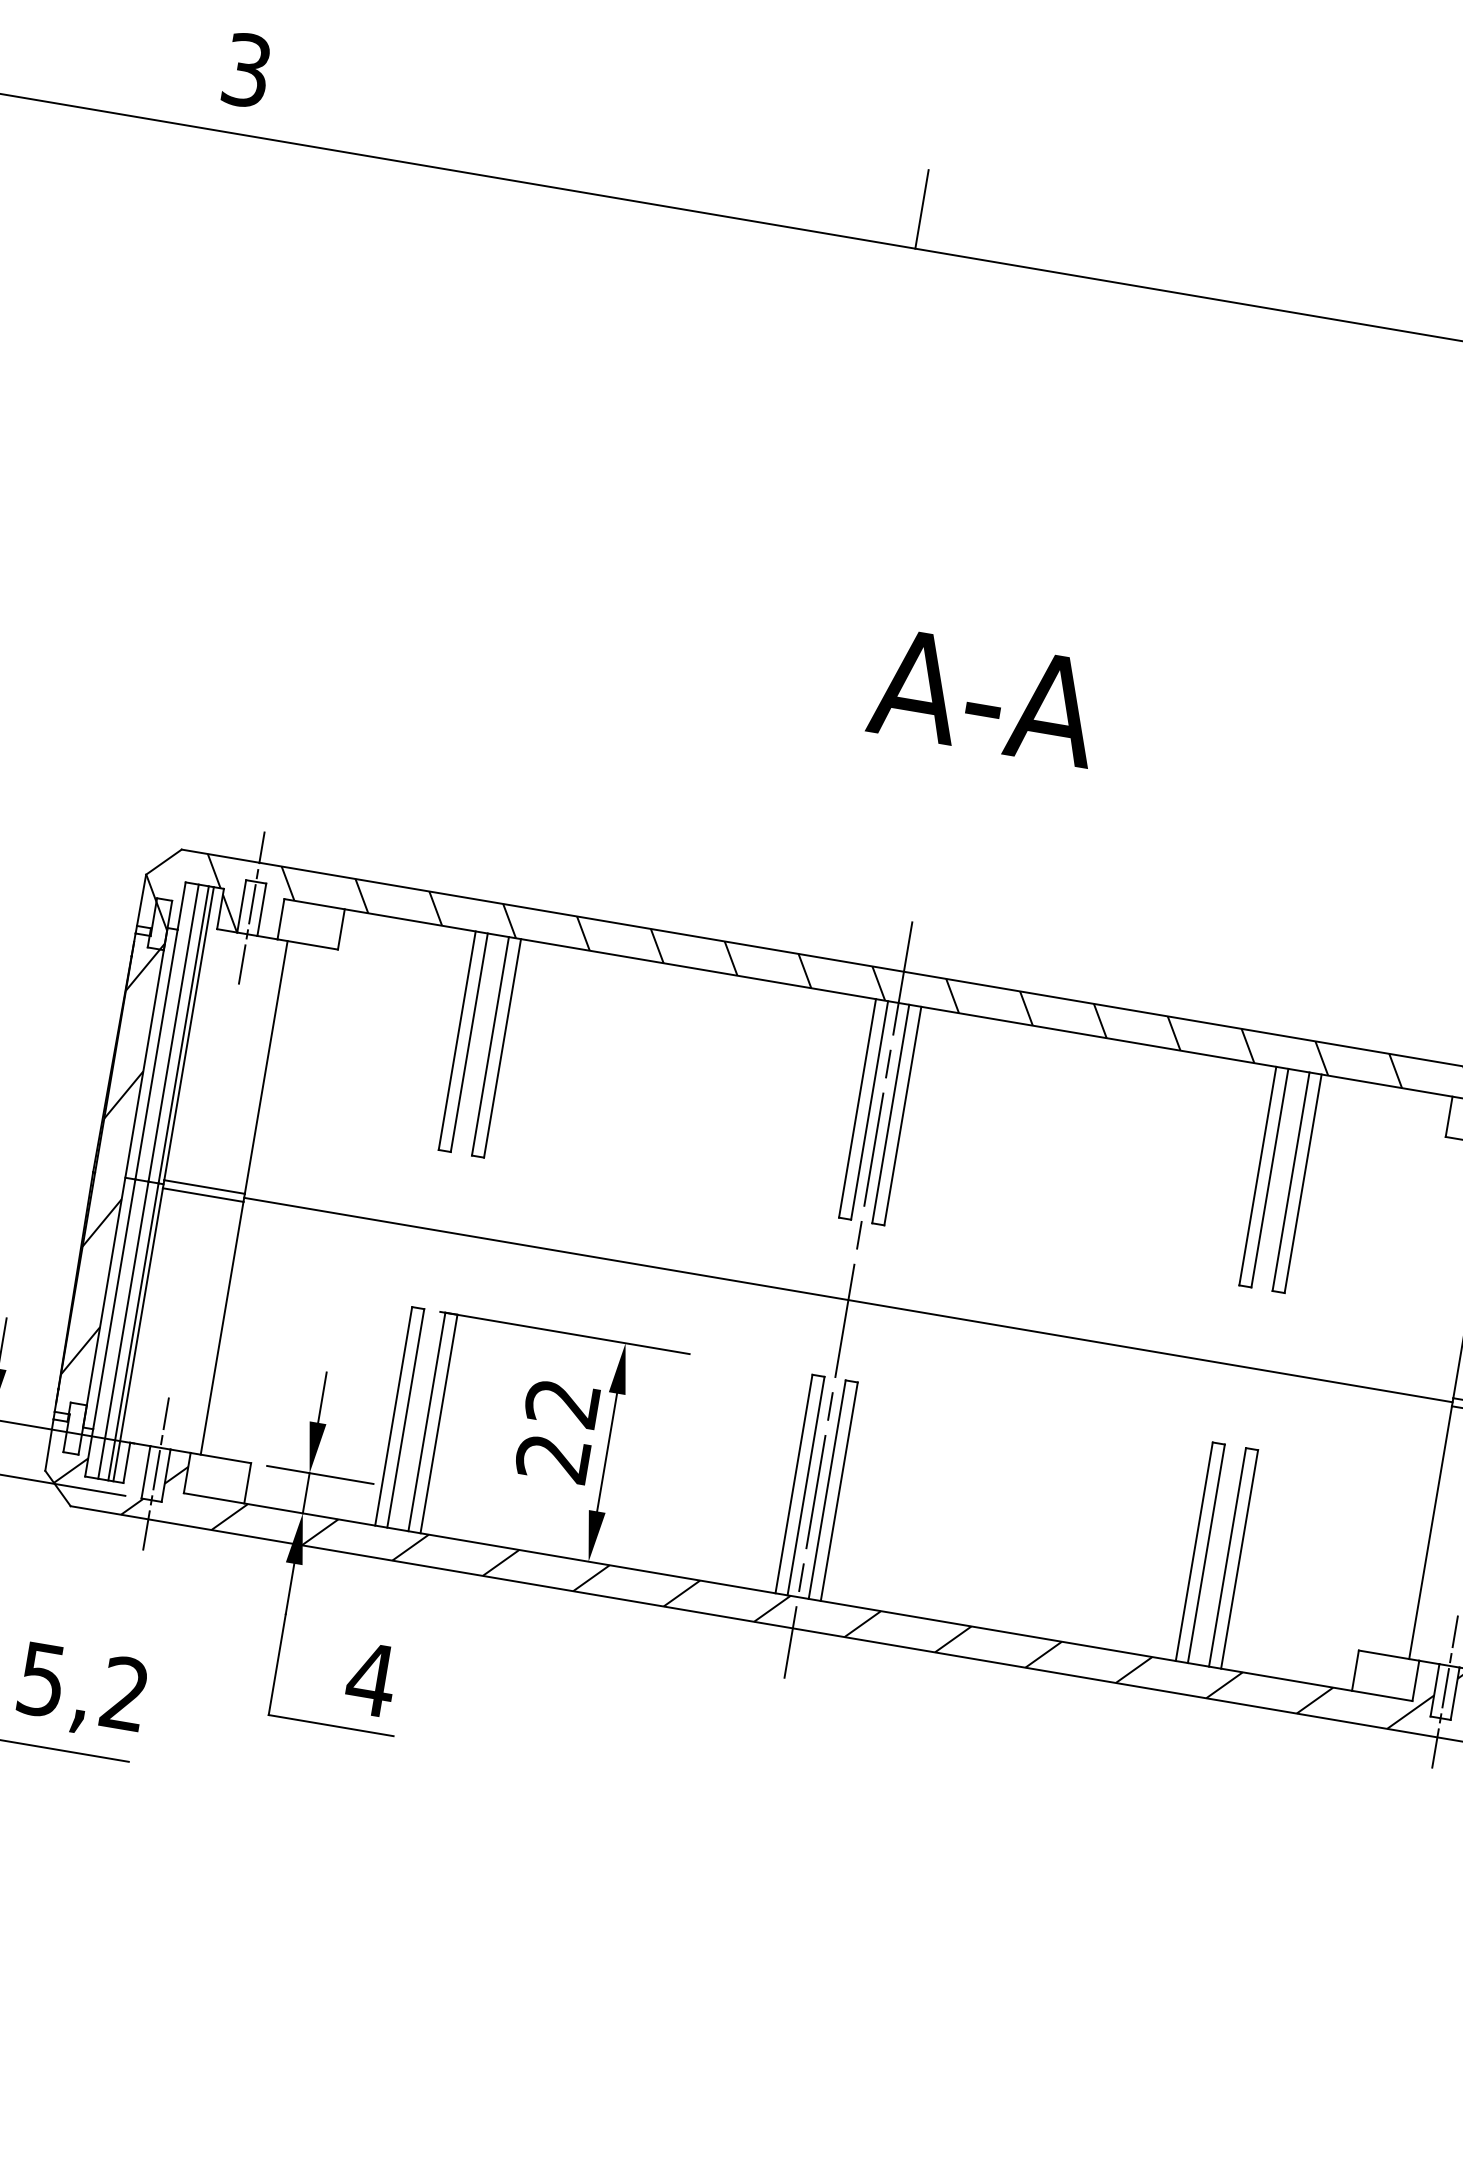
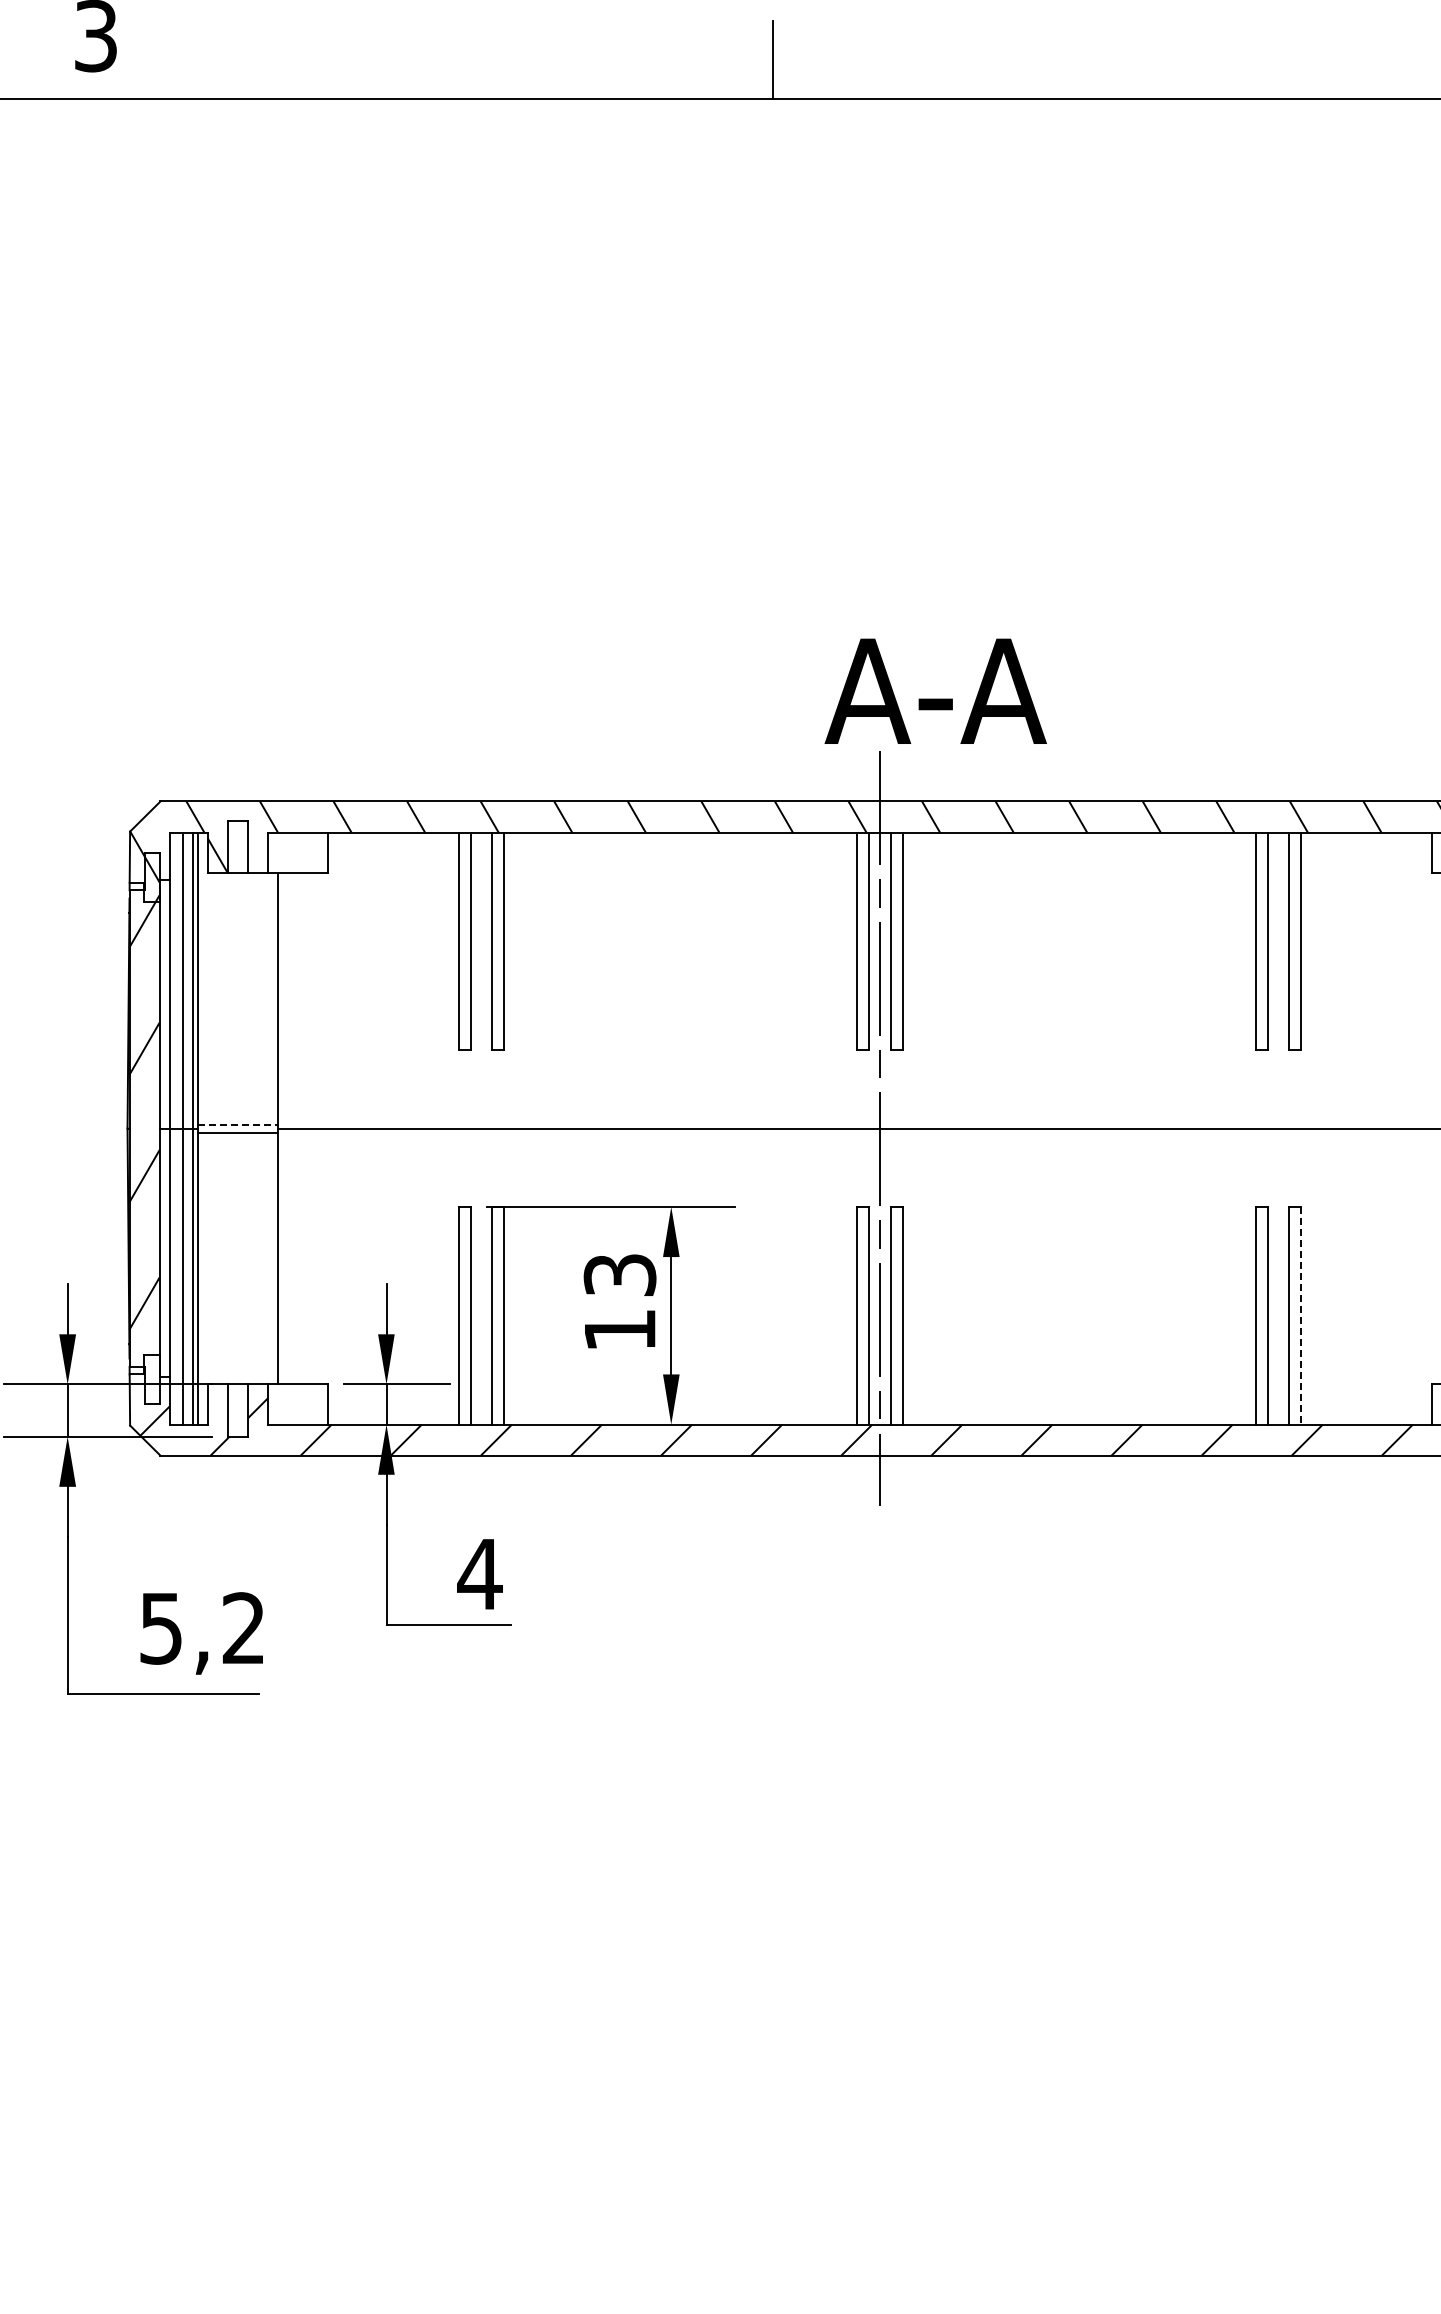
text: (985, 696) -> (935, 690), moved
line: (251, 907) -> (237, 846), removed
line: (205, 1187) -> (238, 1124), solid -> dashed
text: (557, 1430) -> (619, 1302), 22 -> 13
line: (155, 1473) -> (237, 1410), removed
line: (1239, 1559) -> (1301, 1315), solid -> dashed

